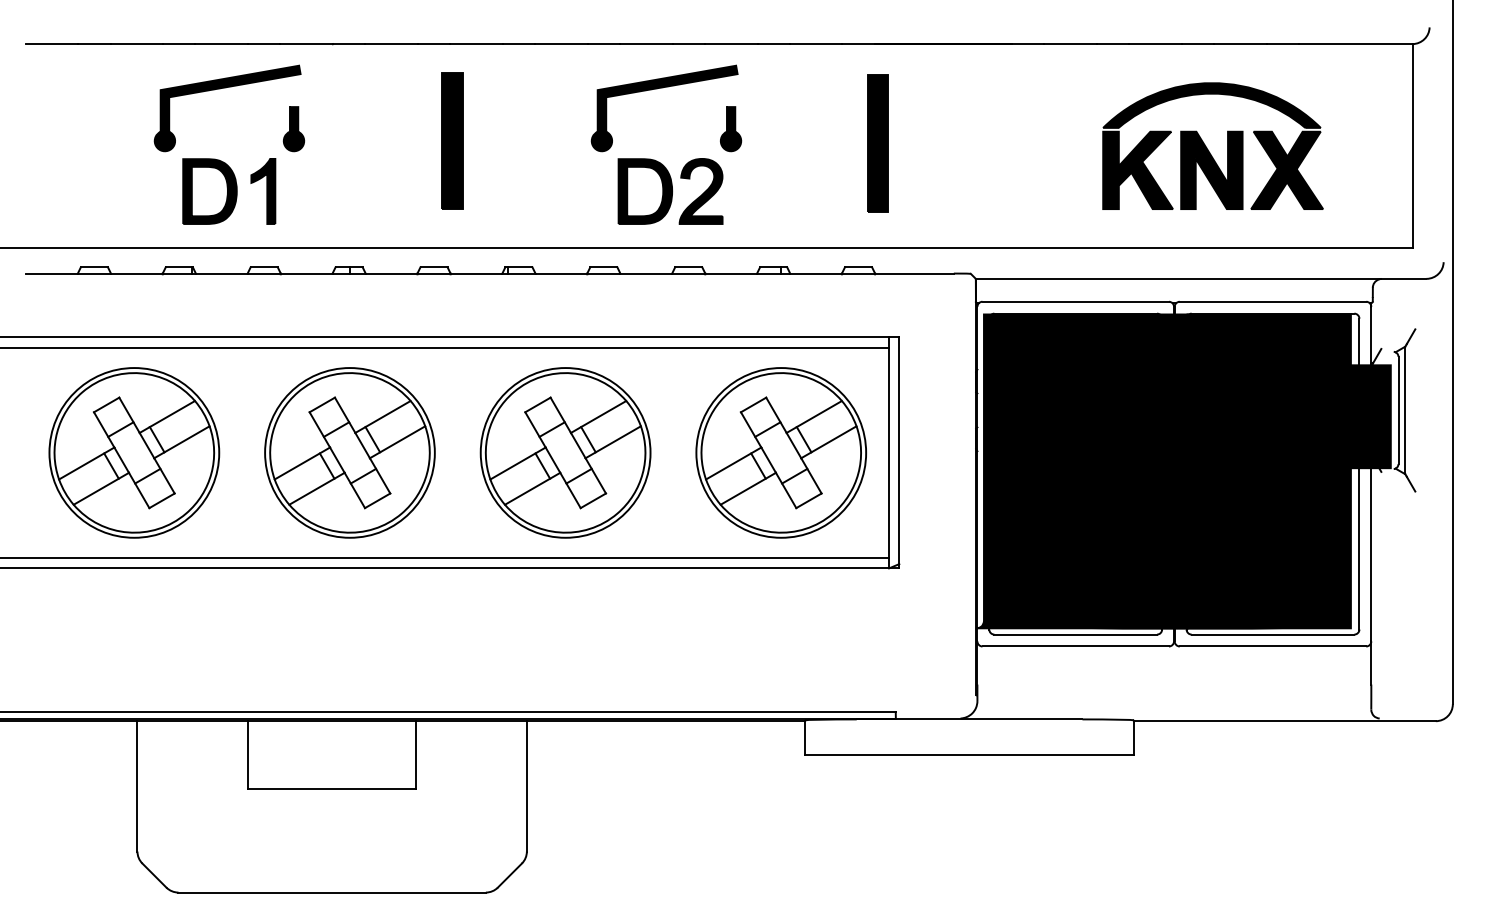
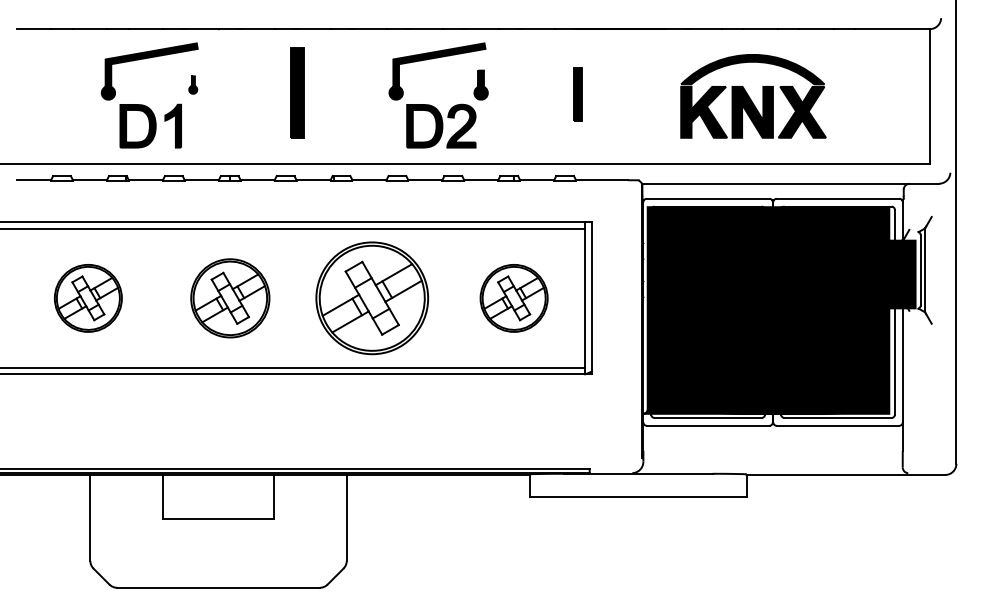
part: (292, 128) -> (192, 84), size x0.6
part: (877, 143) -> (577, 94), size x0.6
part: (1212, 146) -> (753, 96), moved
part: (134, 453) -> (88, 298), size x0.6
part: (350, 453) -> (230, 298), size x0.7
part: (780, 453) -> (513, 298), size x0.6

